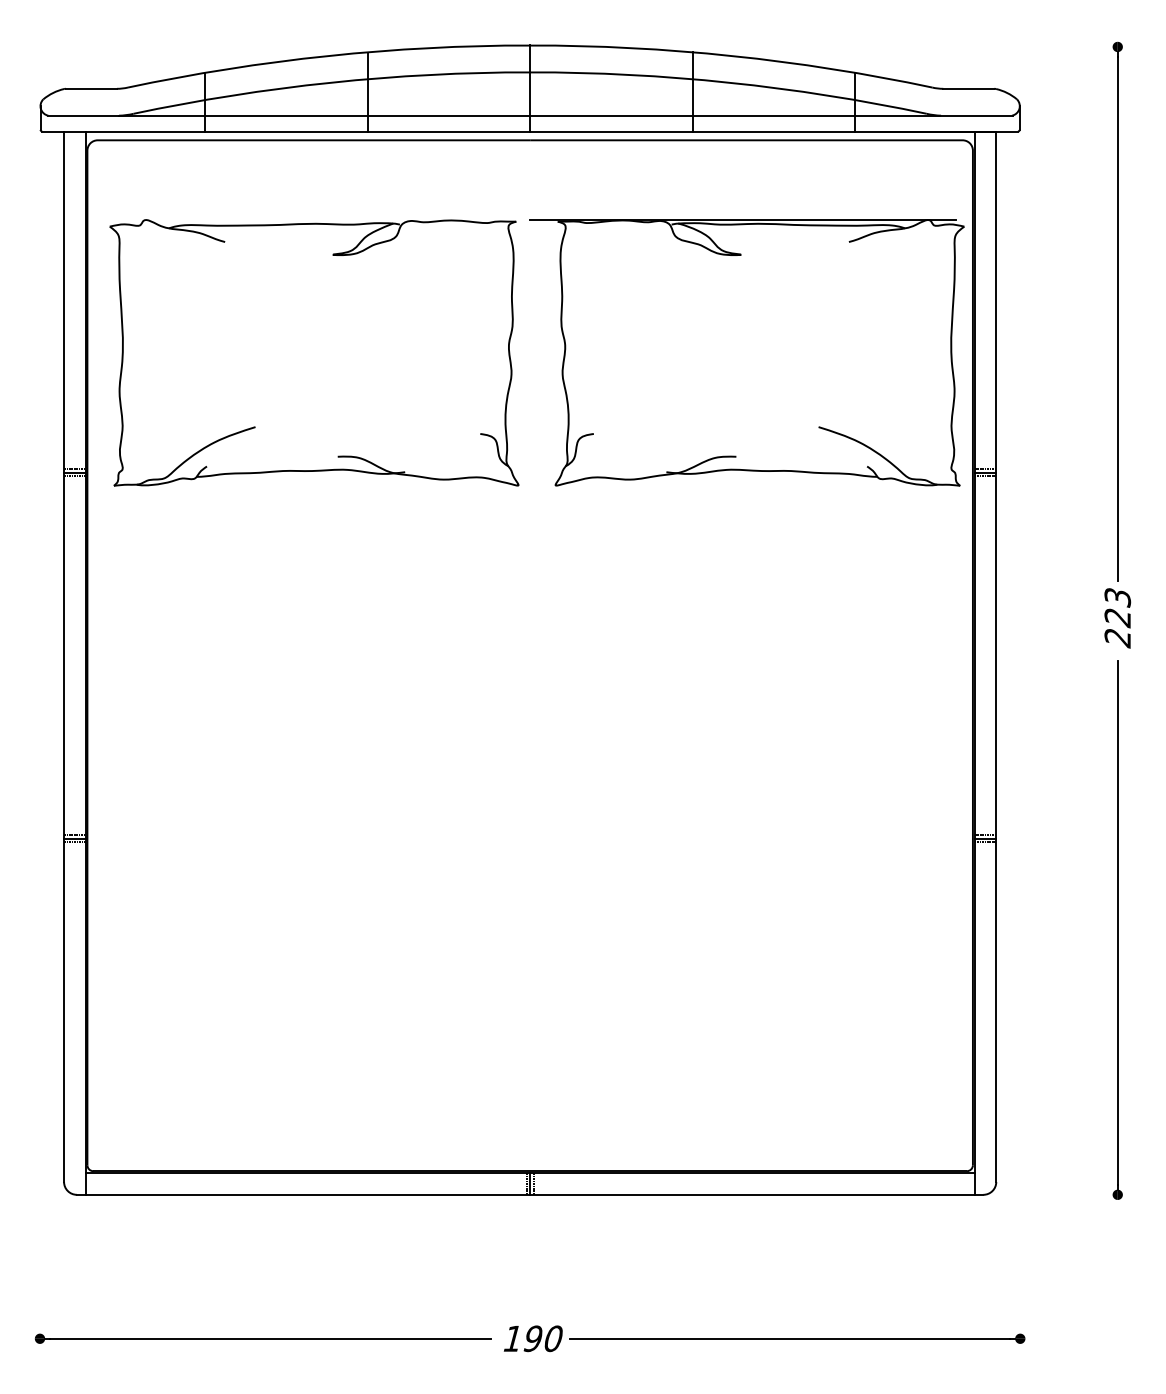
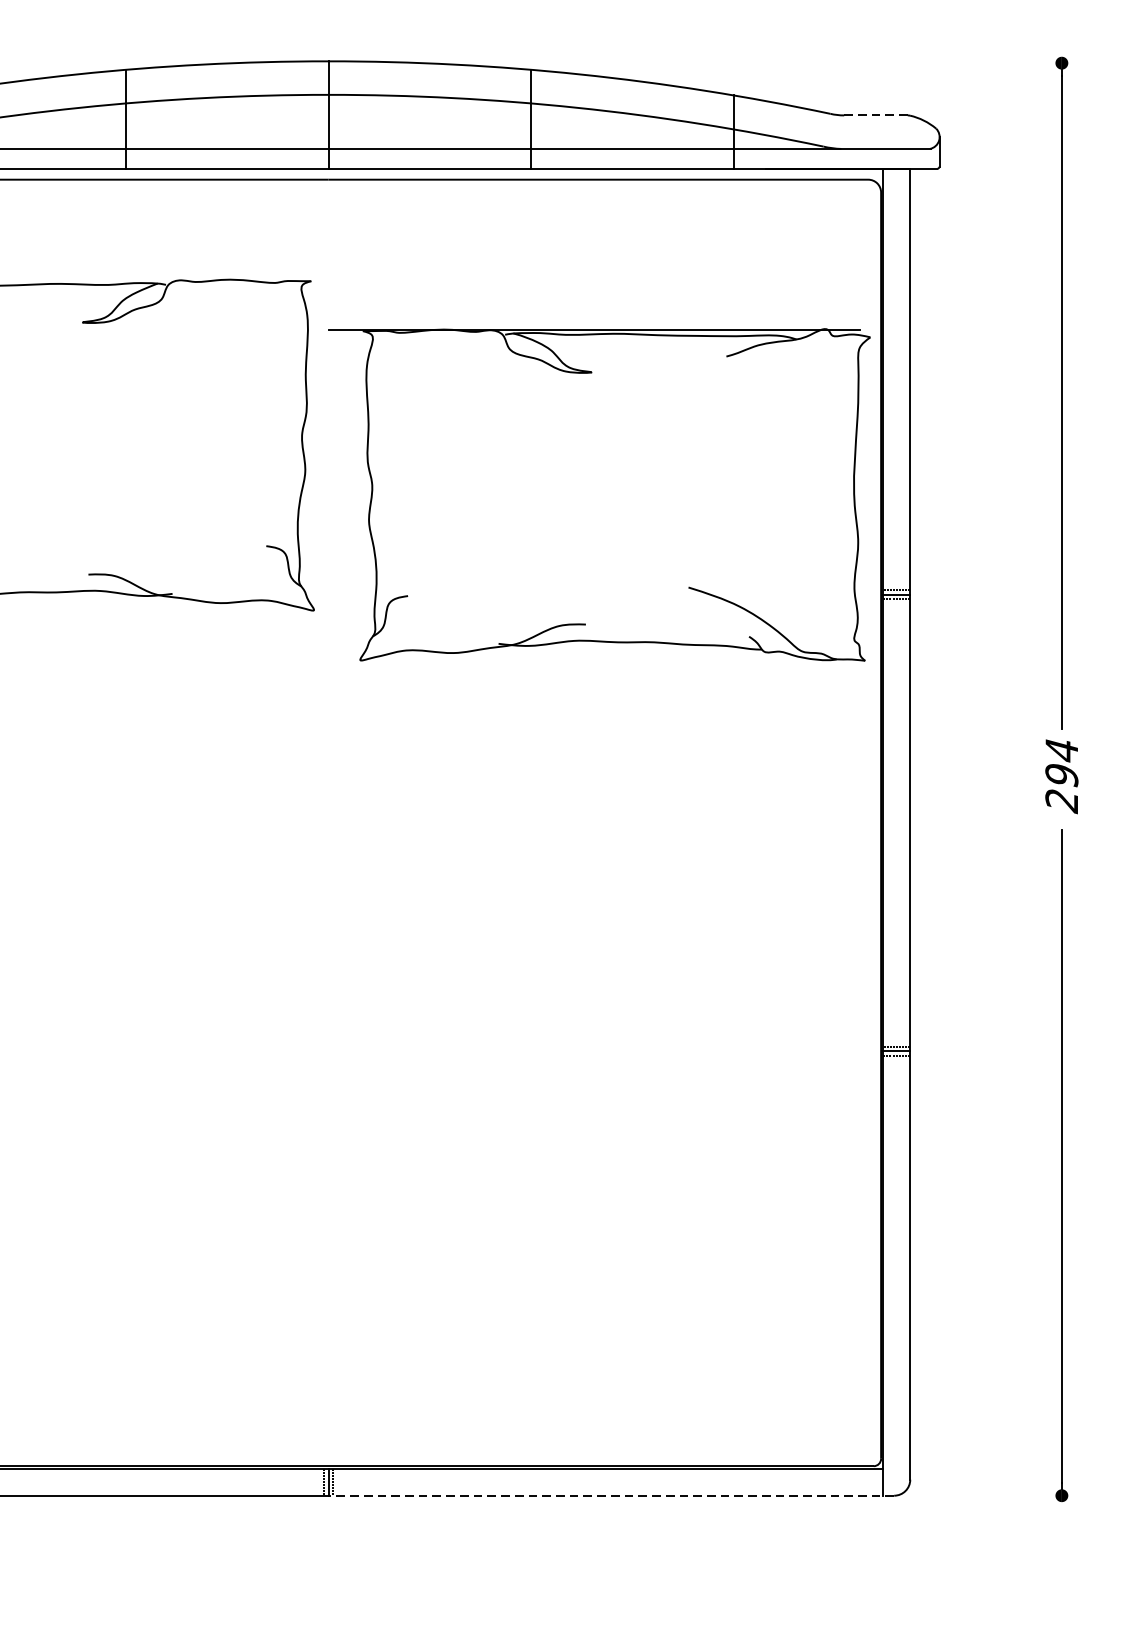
line: (968, 88) -> (875, 115), solid -> dashed
part: (746, 352) -> (598, 494), moved
text: (1117, 608) -> (1061, 763), 223 -> 294
line: (756, 1194) -> (611, 1495), solid -> dashed

